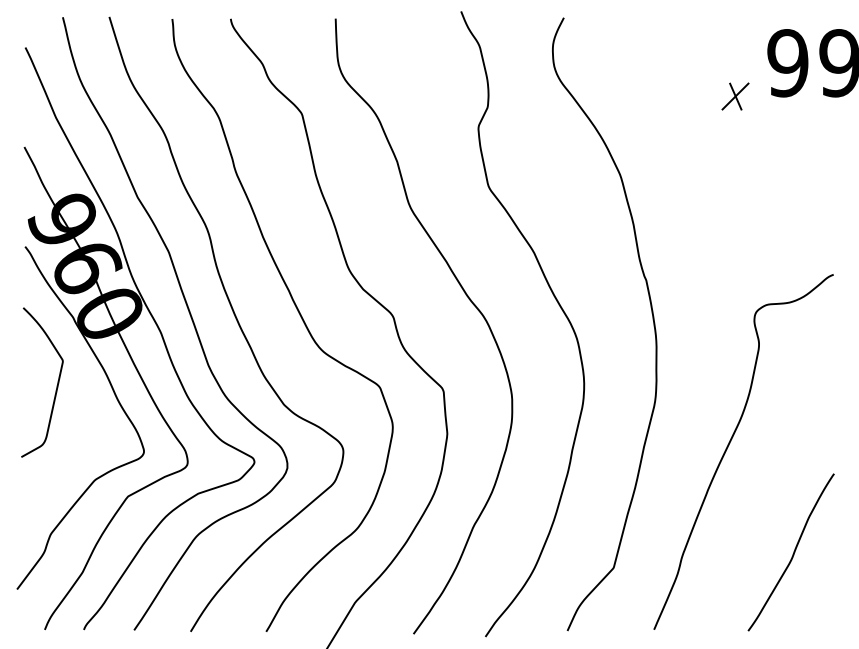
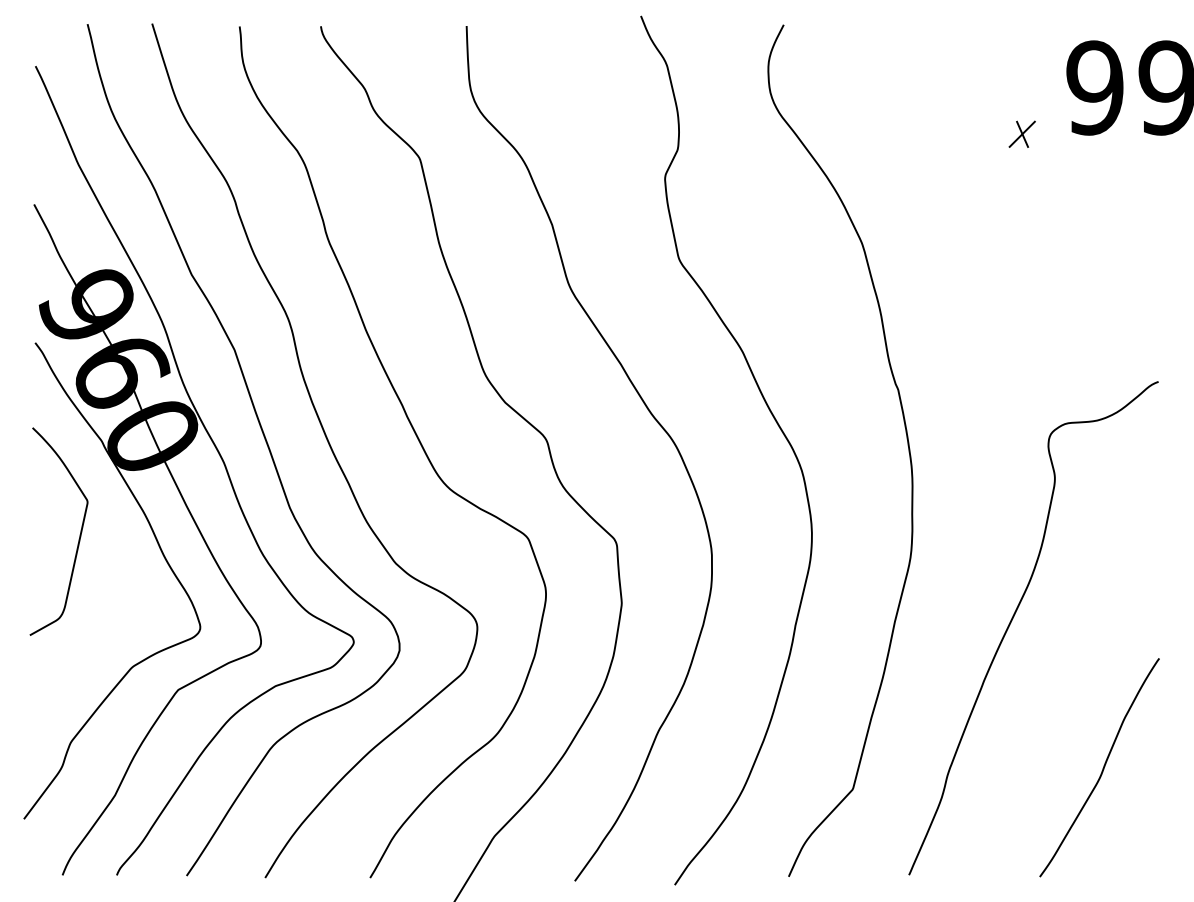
part: (735, 96) -> (1022, 134), size x0.7

